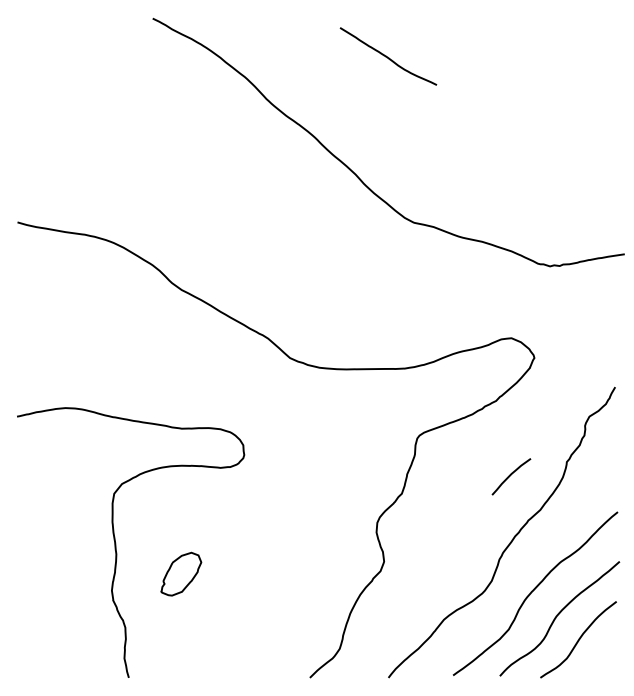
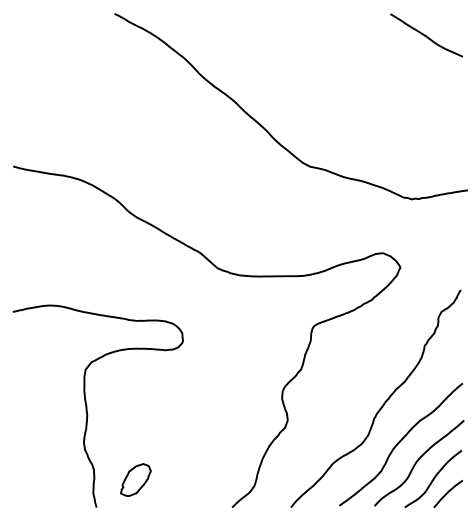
curve: (387, 56) -> (425, 35), moved
curve: (511, 475) -> (448, 493), moved
part: (181, 573) -> (136, 479), moved

